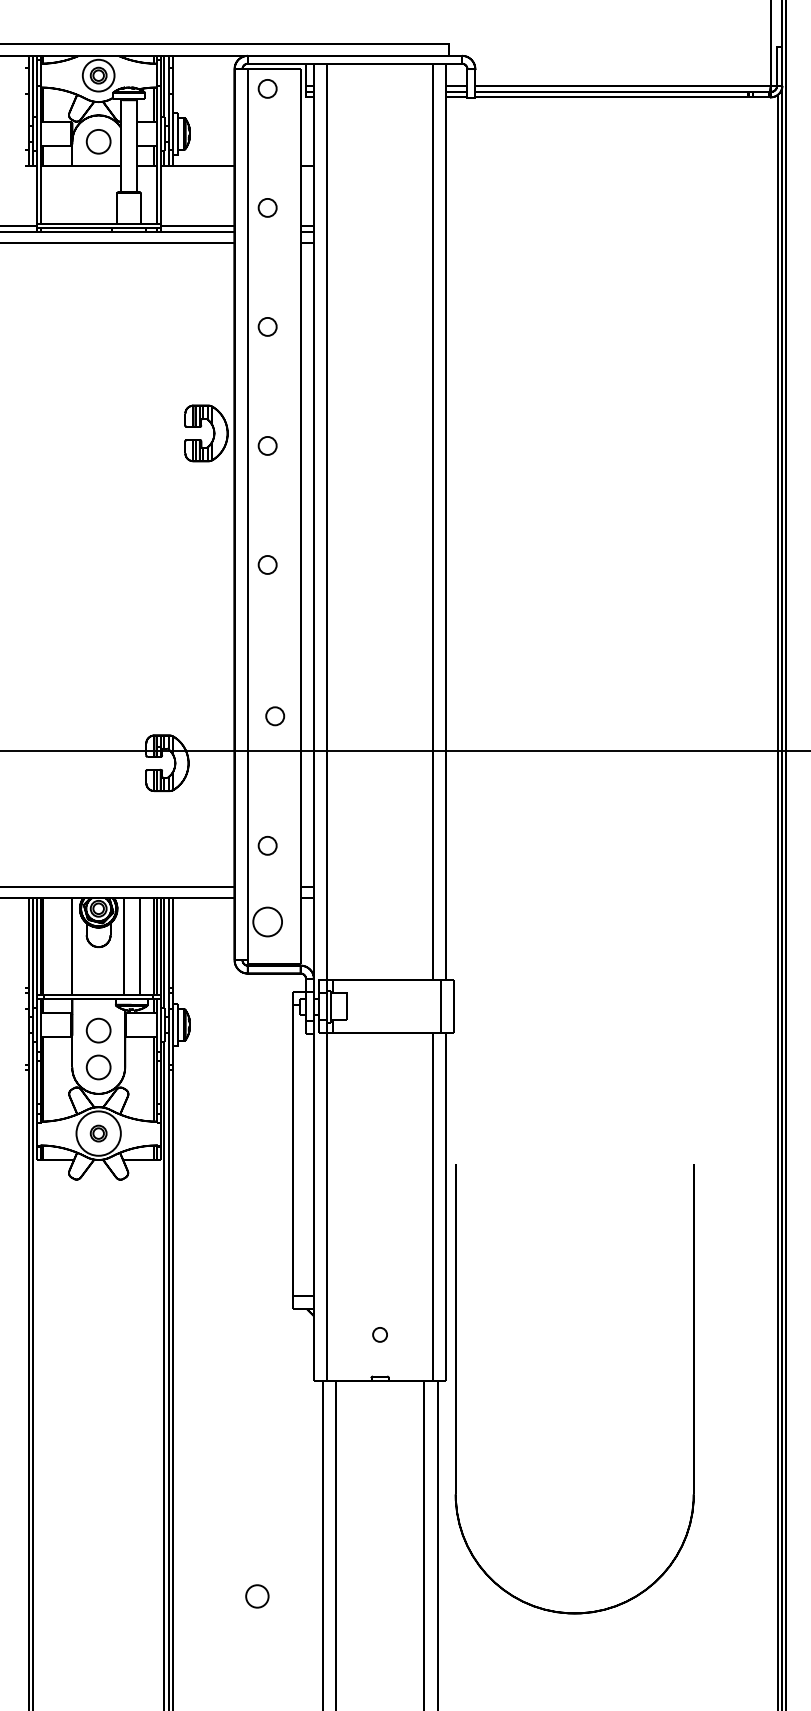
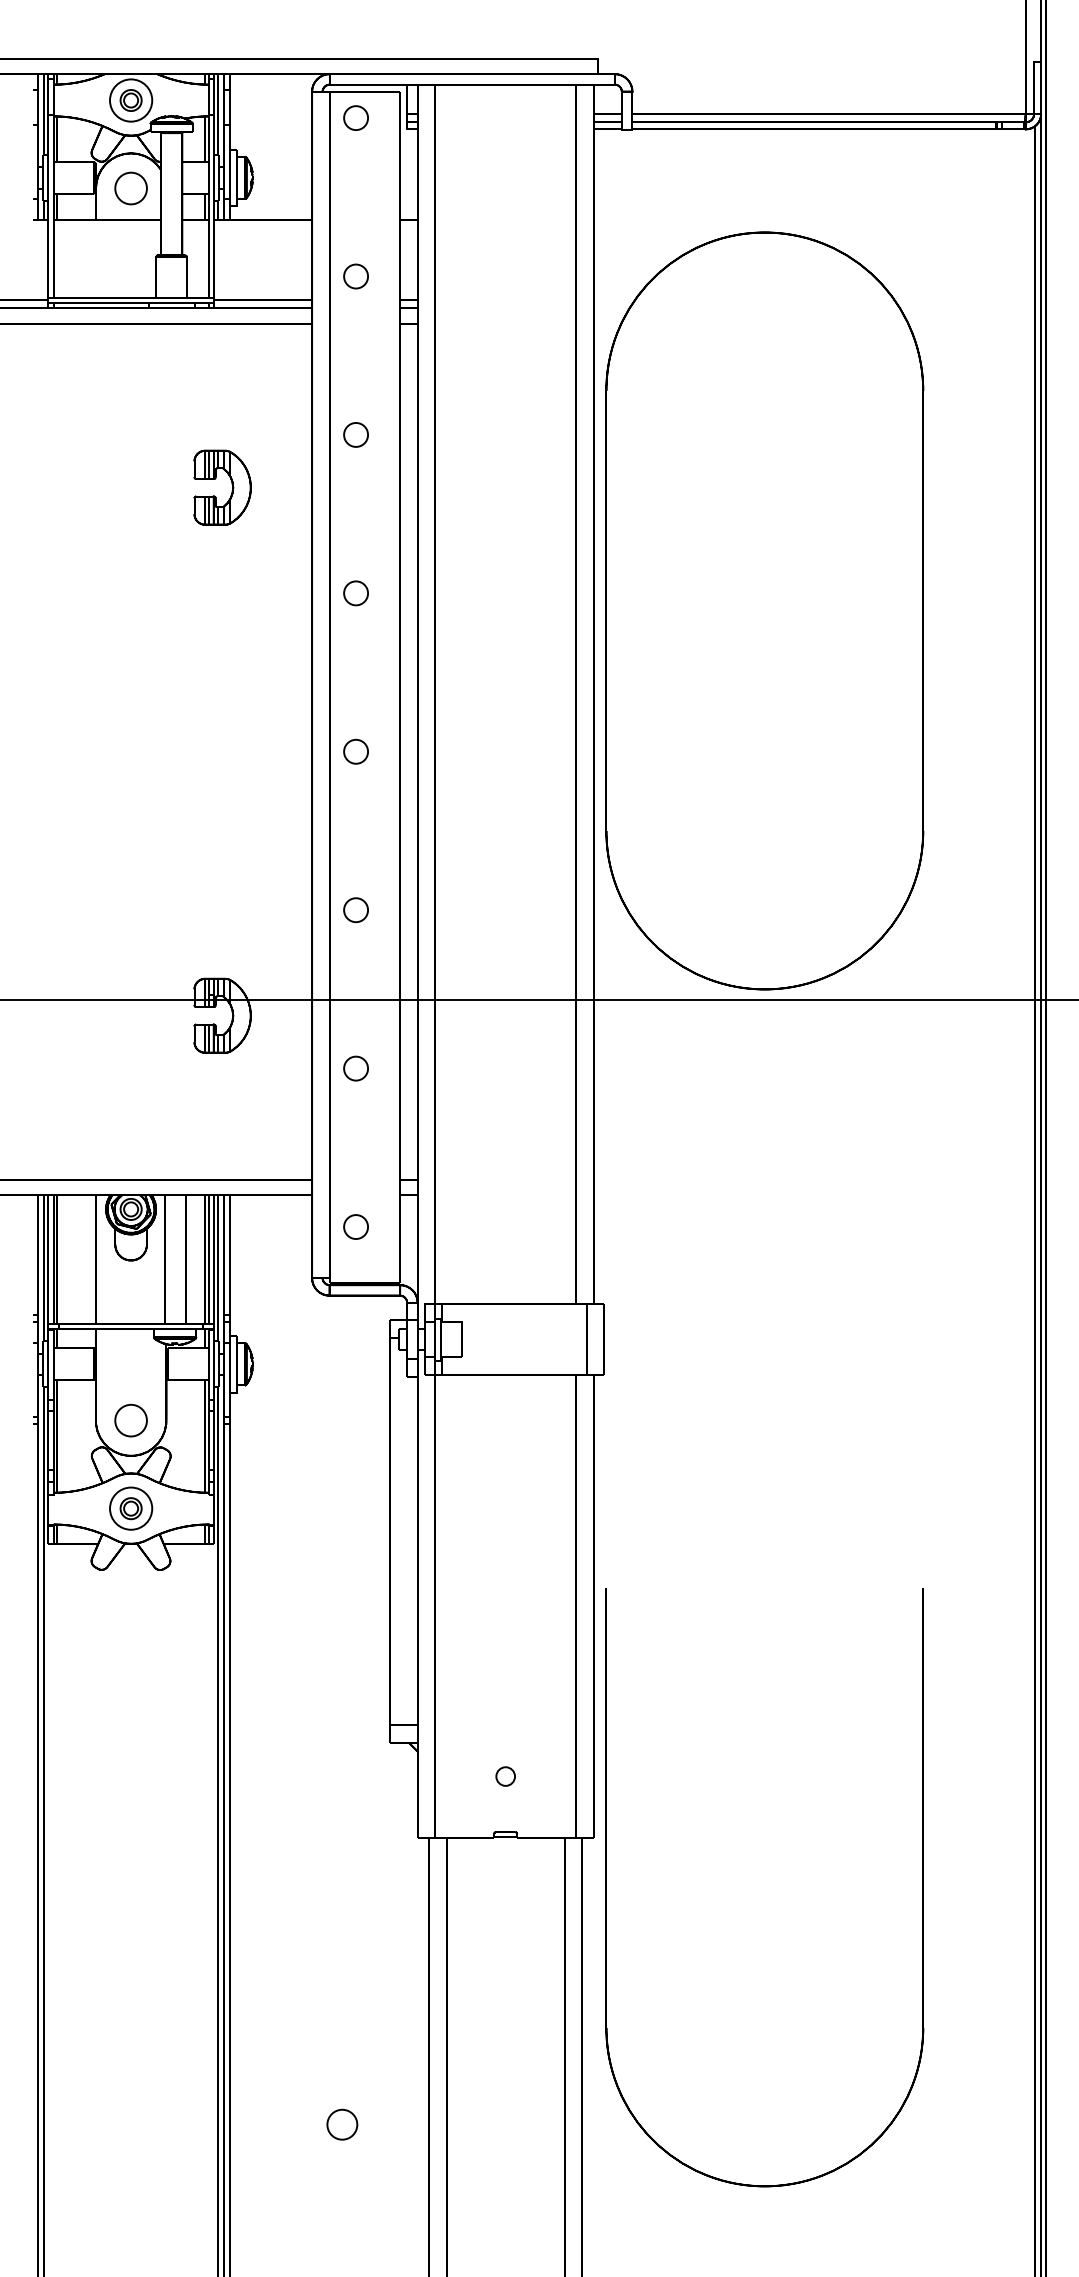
part: (213, 431) -> (231, 484), moved
part: (574, 458) -> (764, 610), added
circle: (274, 716) -> (355, 910), moved
circle: (267, 845) -> (355, 1068), moved
circle: (268, 922) -> (356, 1227), size x0.62
circle: (98, 1030) -> (130, 1371), removed
circle: (98, 1133) -> (131, 1508), size x0.71
part: (455, 1388) -> (606, 1887), moved

